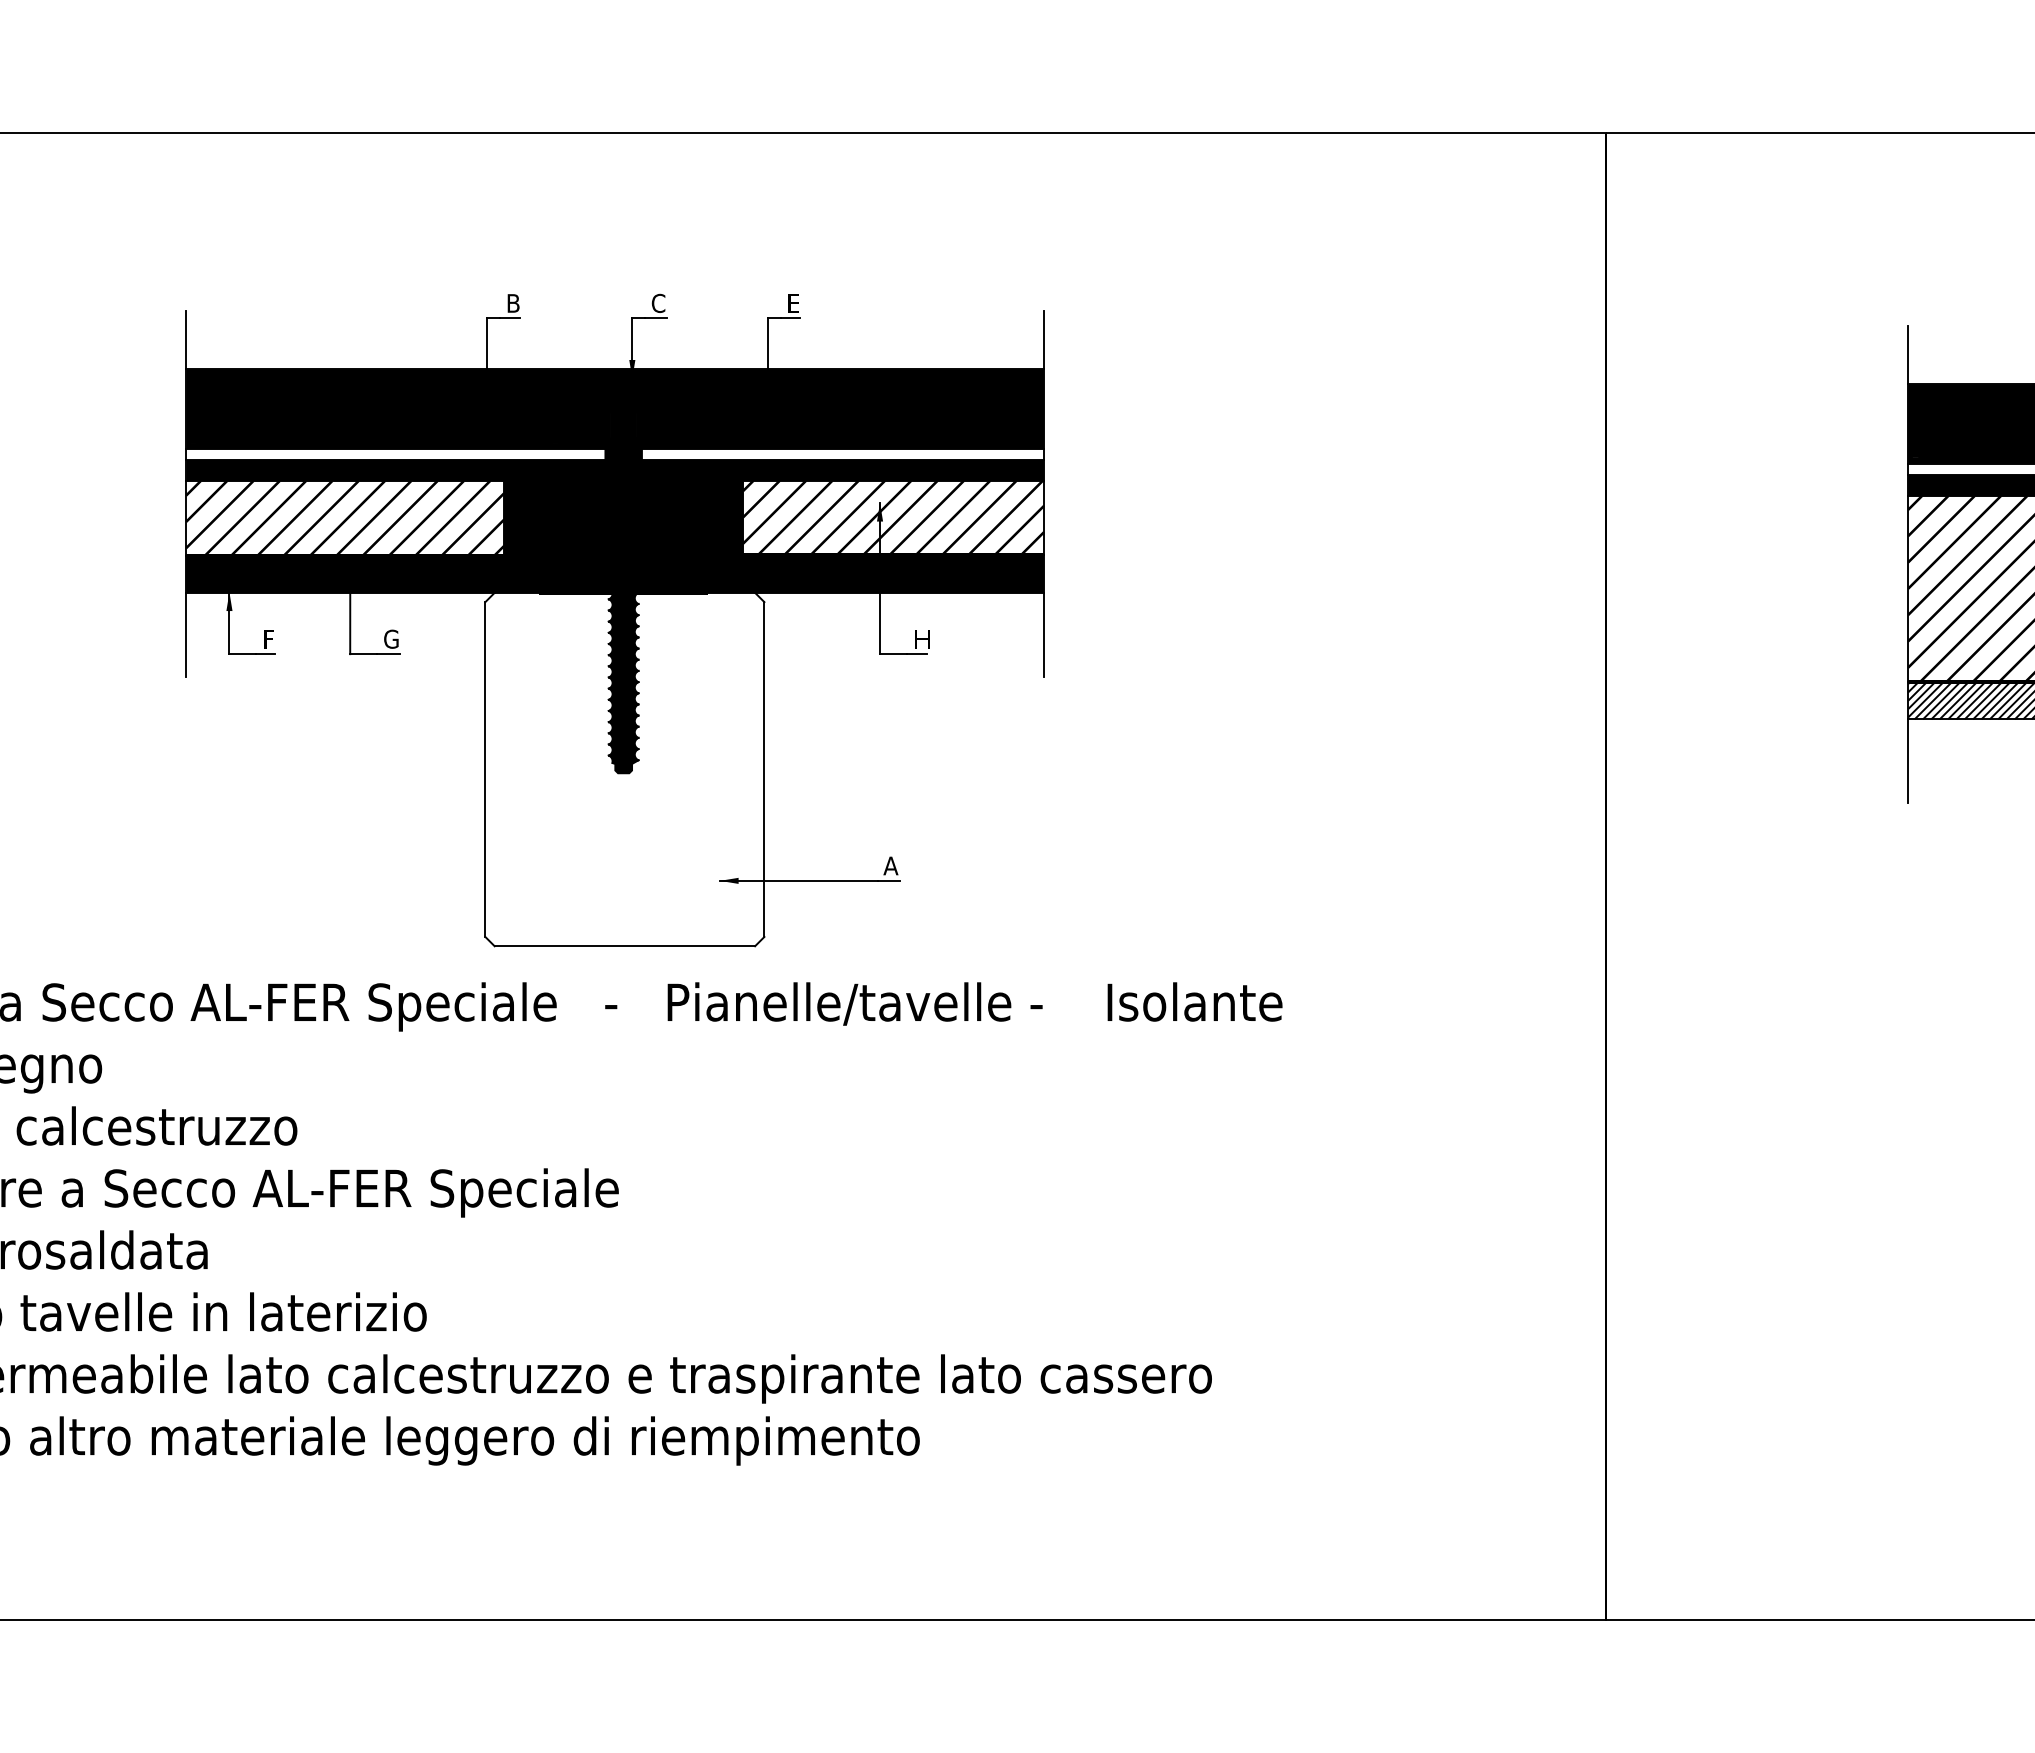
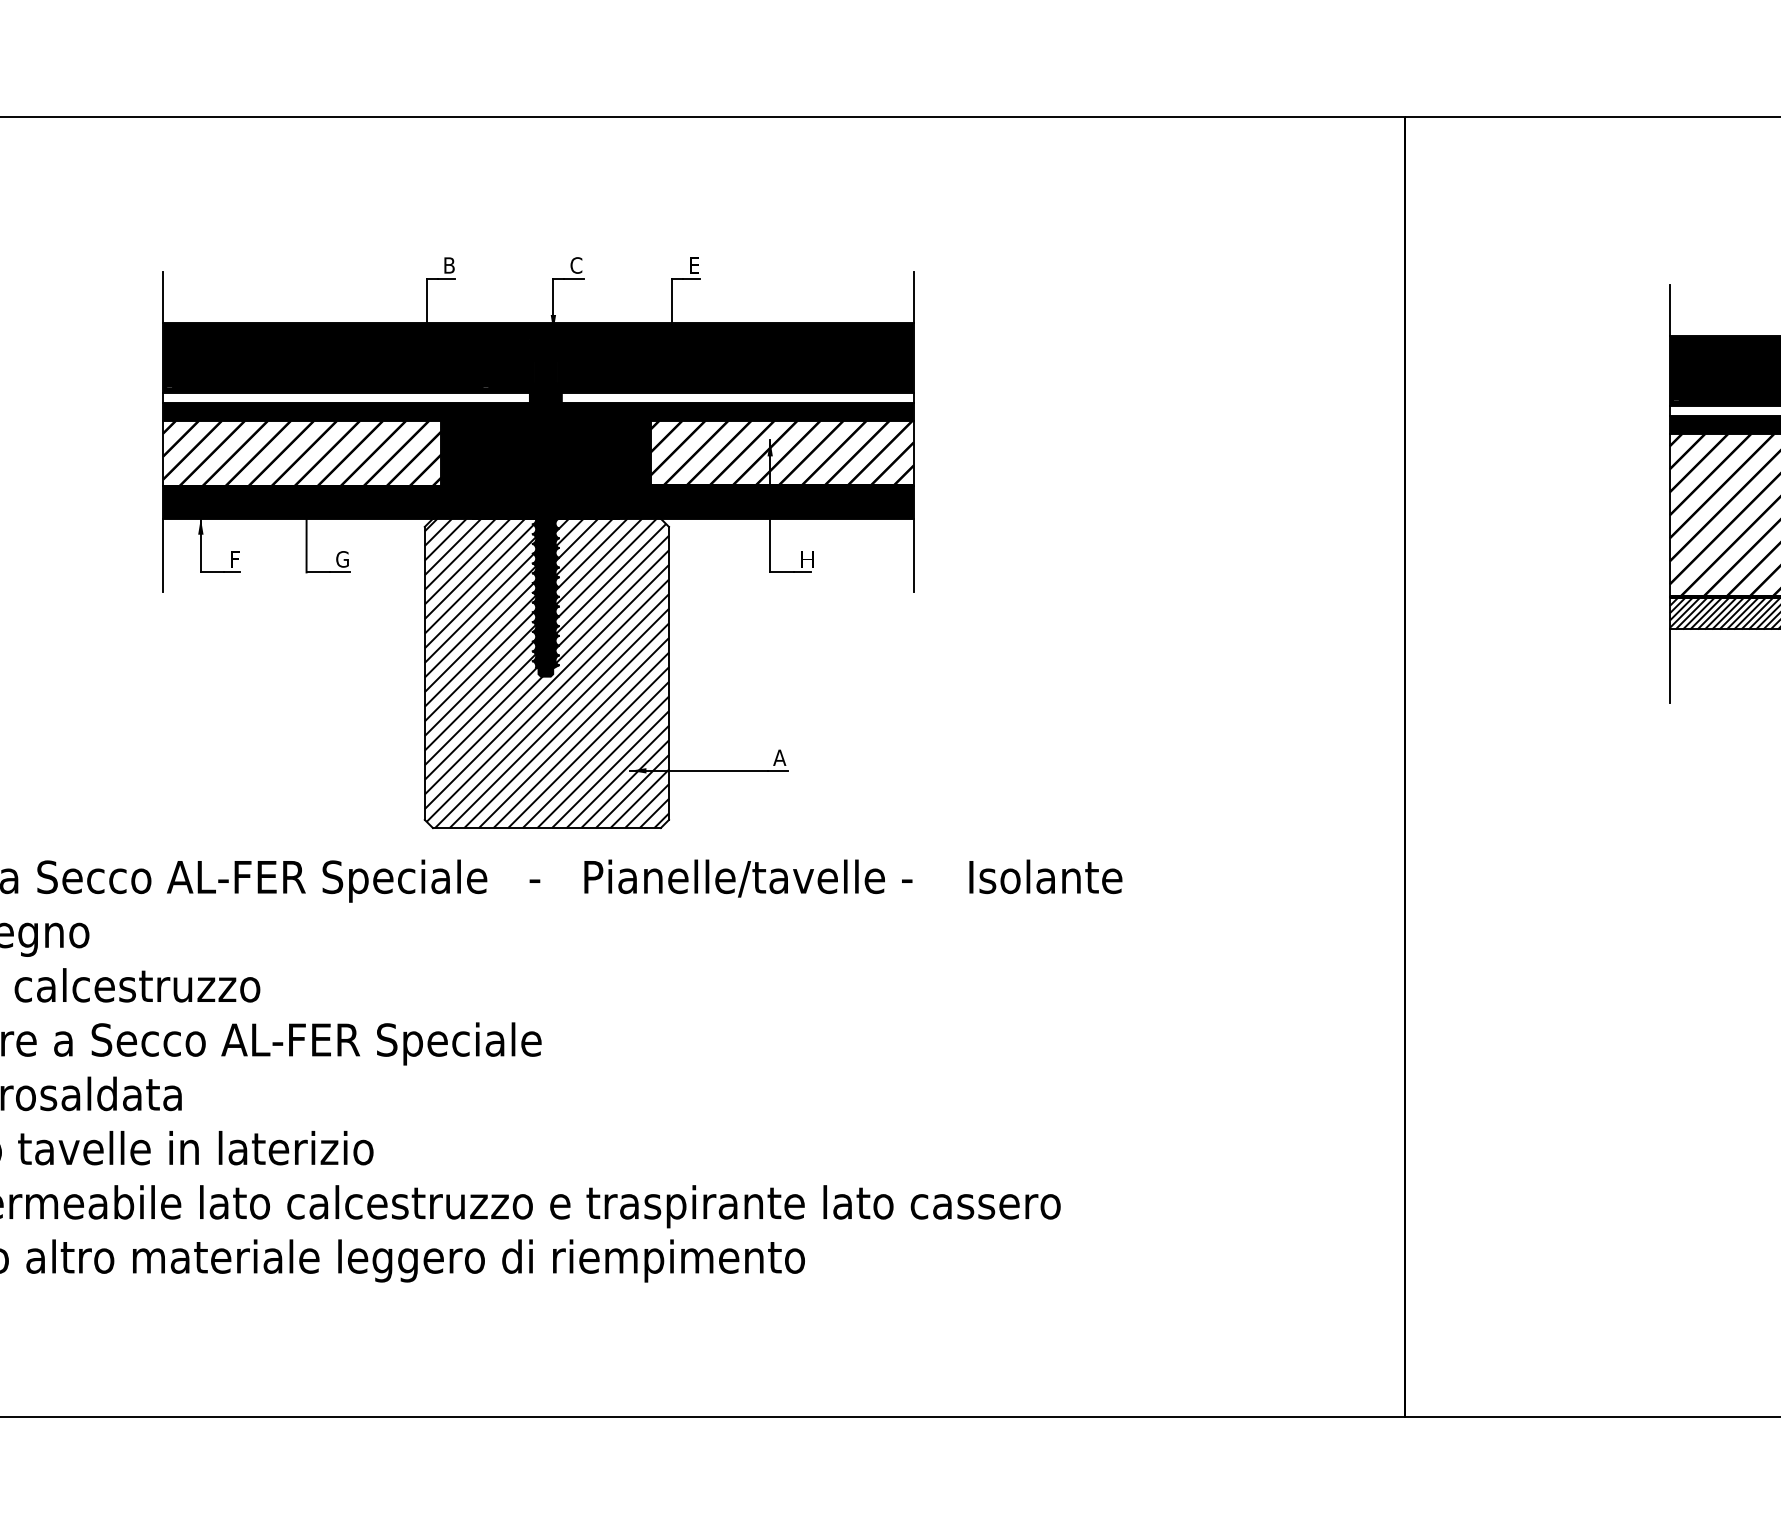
hatch: (624, 769) -> (546, 673), added

